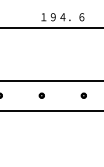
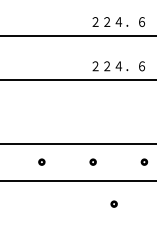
text: (48, 17) -> (101, 66), １９４．６ -> ２２４．６
part: (58, 129) -> (113, 203), added

